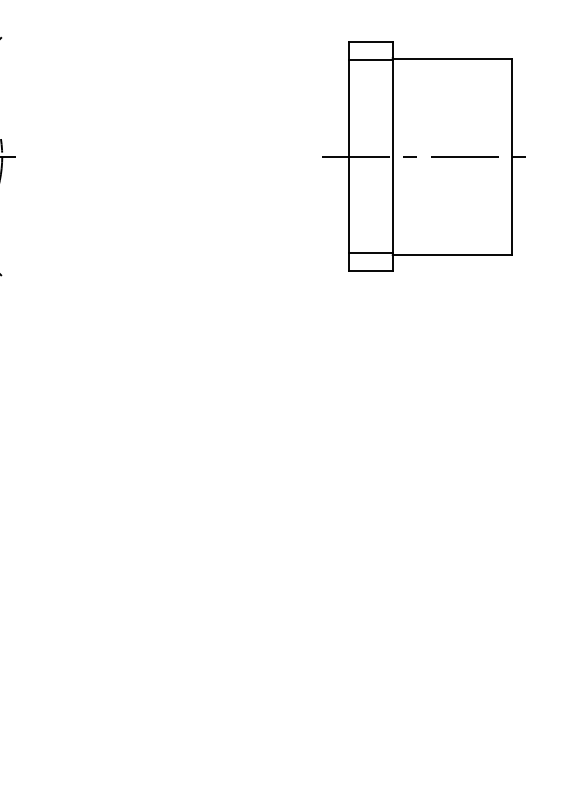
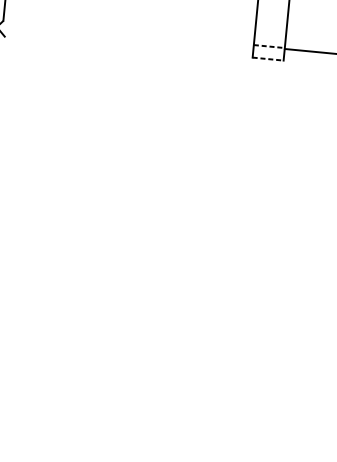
line: (370, 253) -> (269, 46), solid -> dashed
line: (370, 270) -> (267, 58), solid -> dashed

